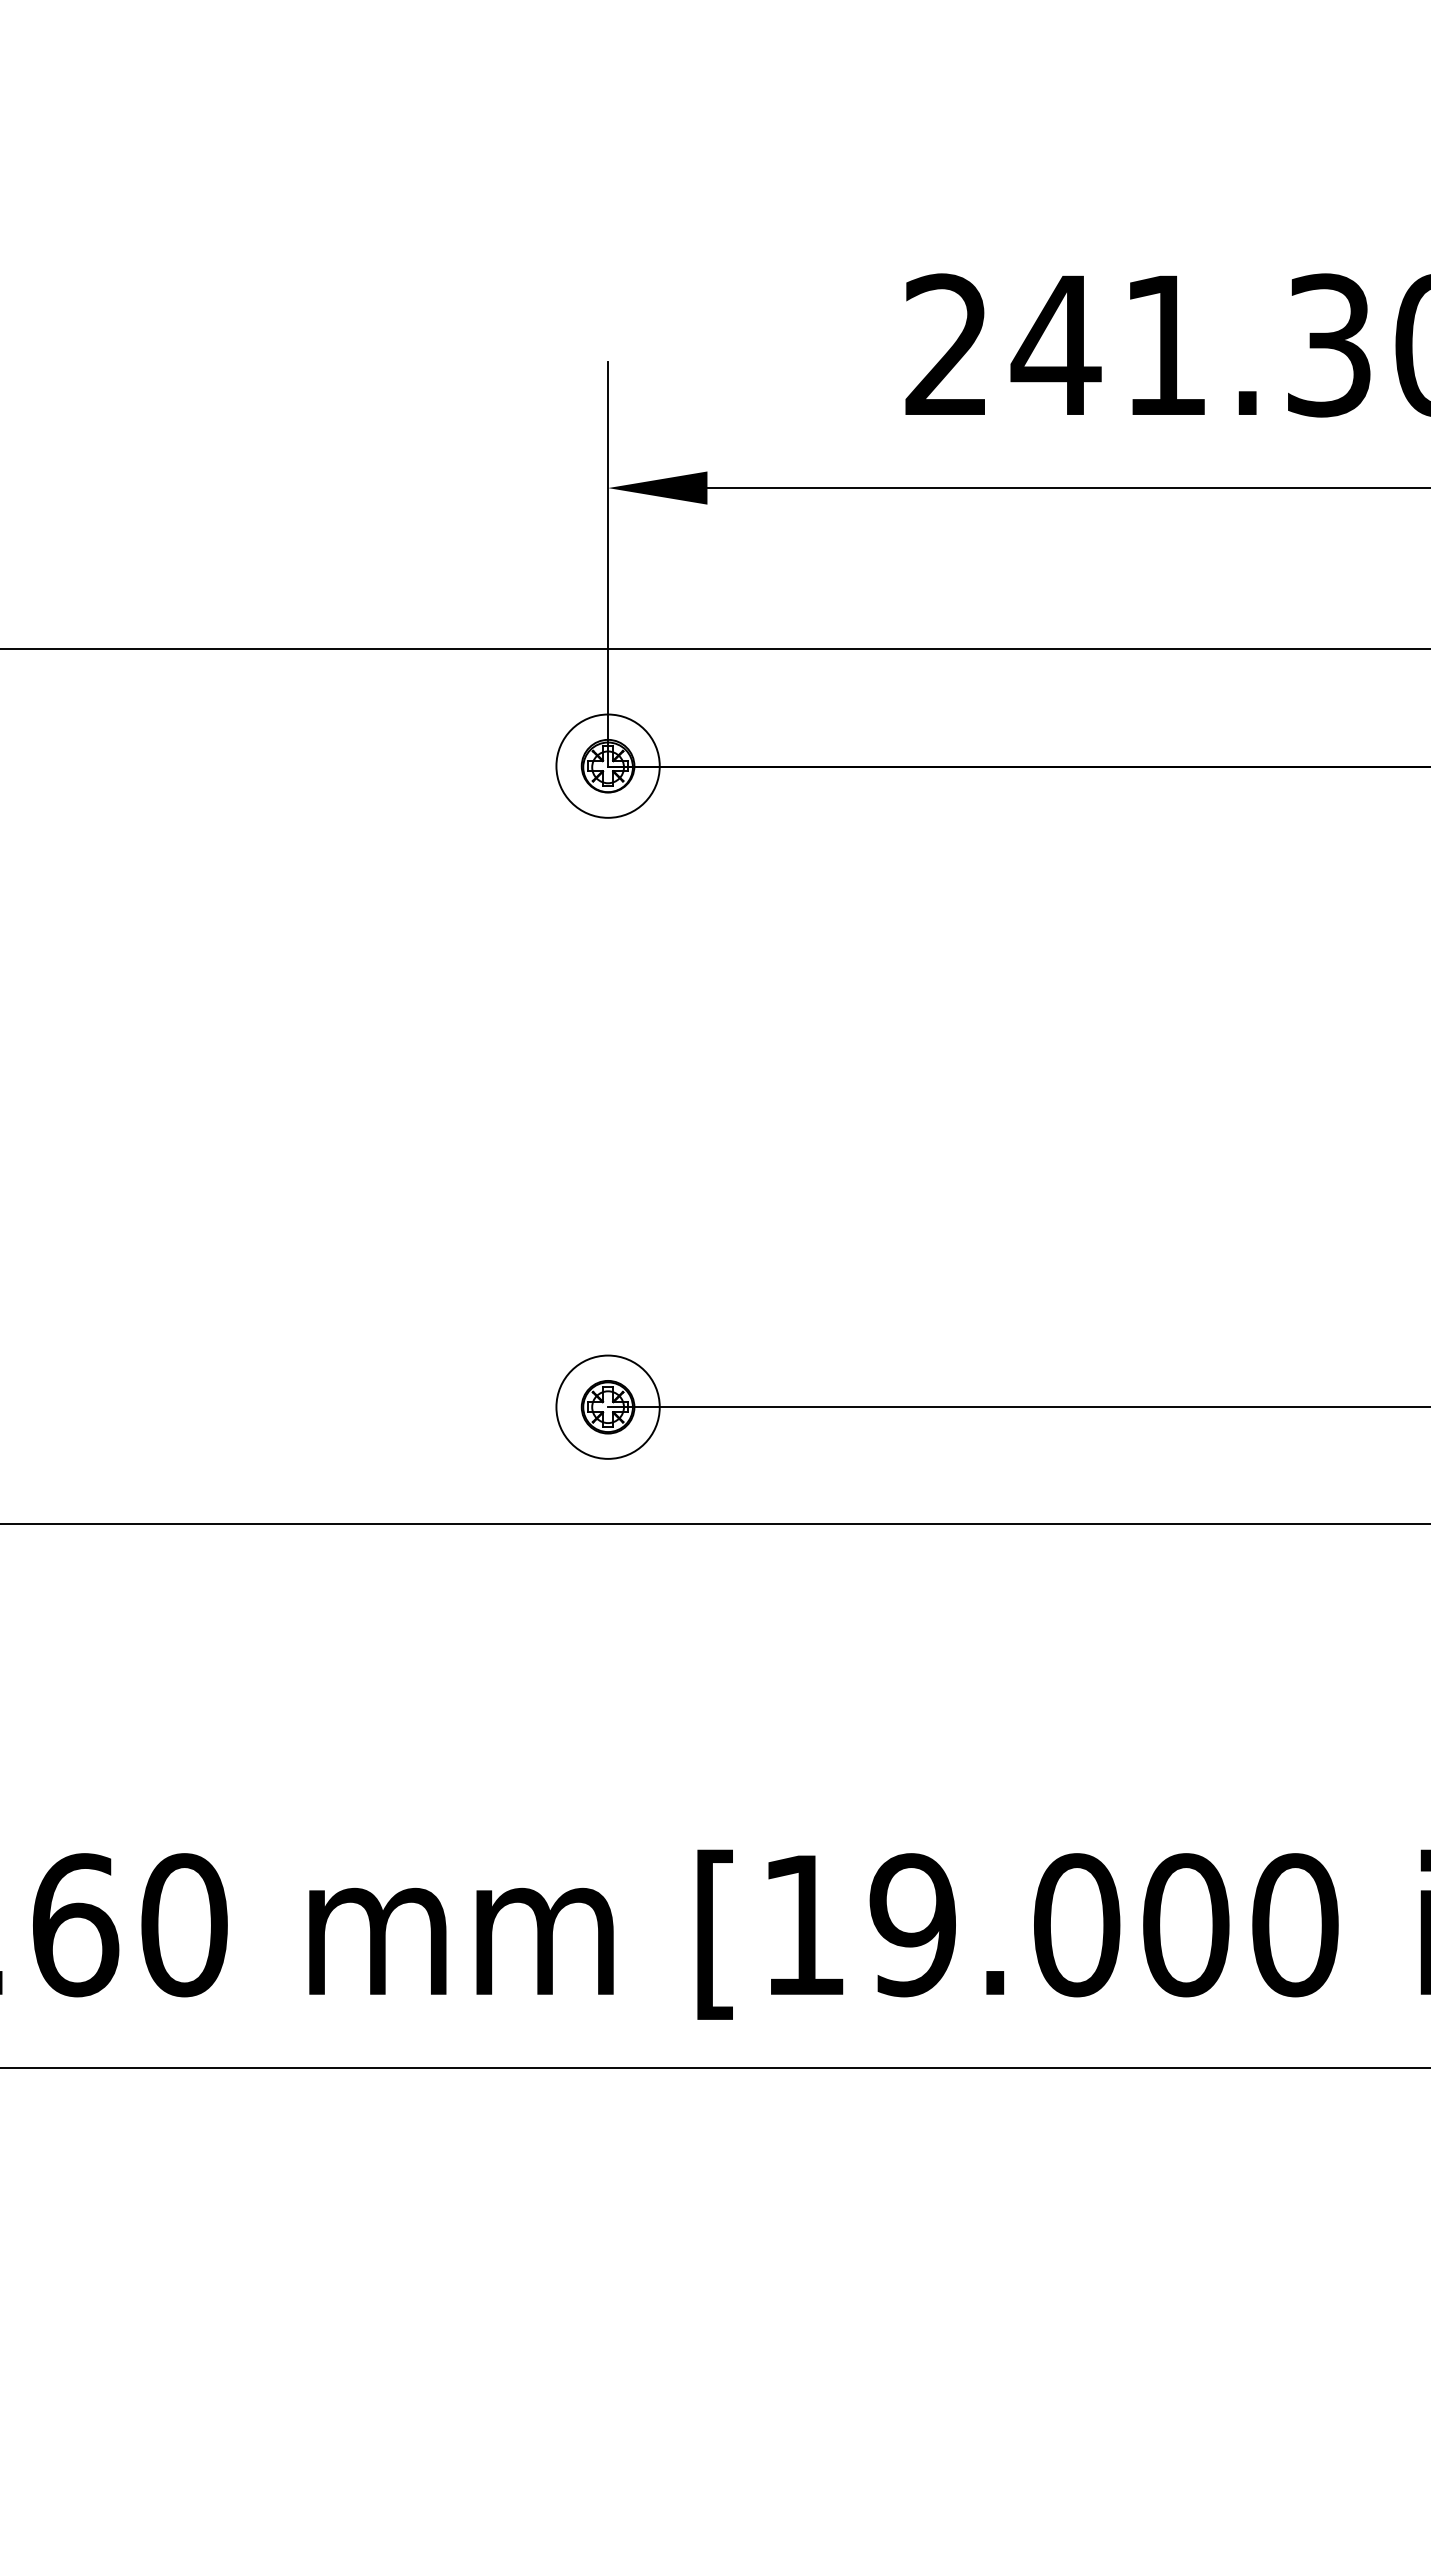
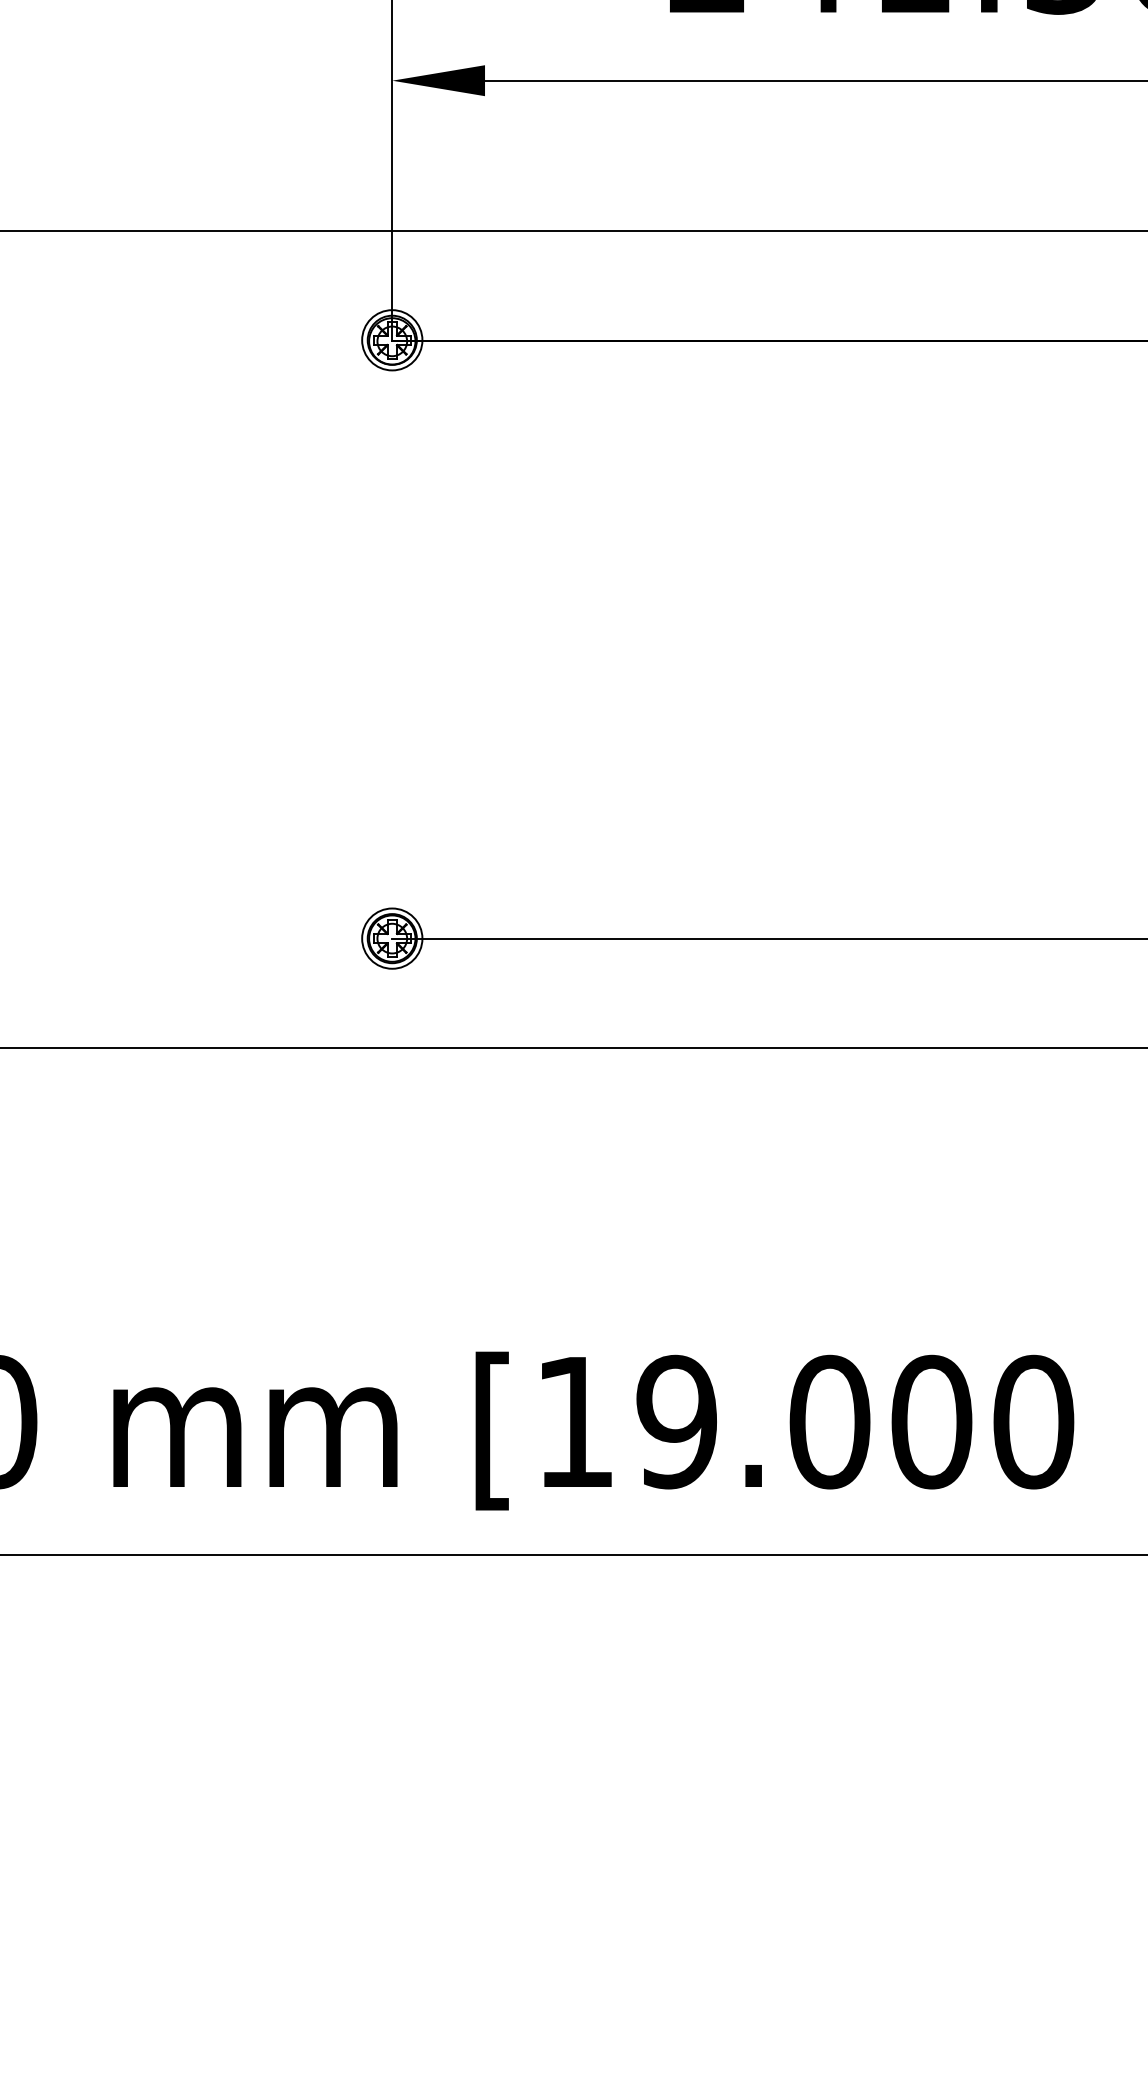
circle: (607, 765) -> (391, 339), size x0.62
circle: (607, 1406) -> (391, 937), size x0.62

